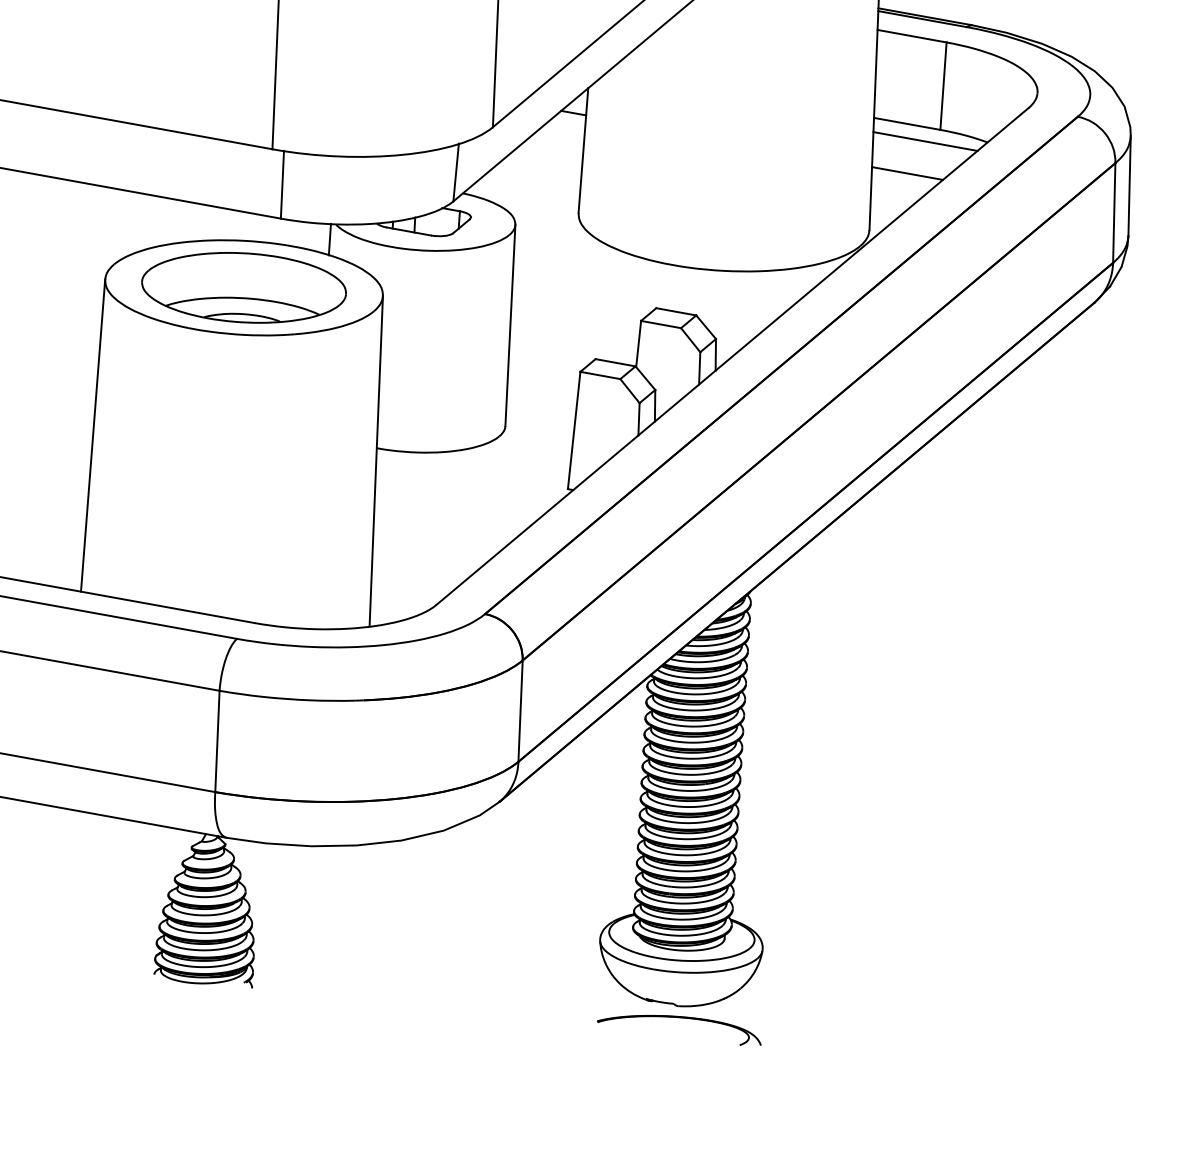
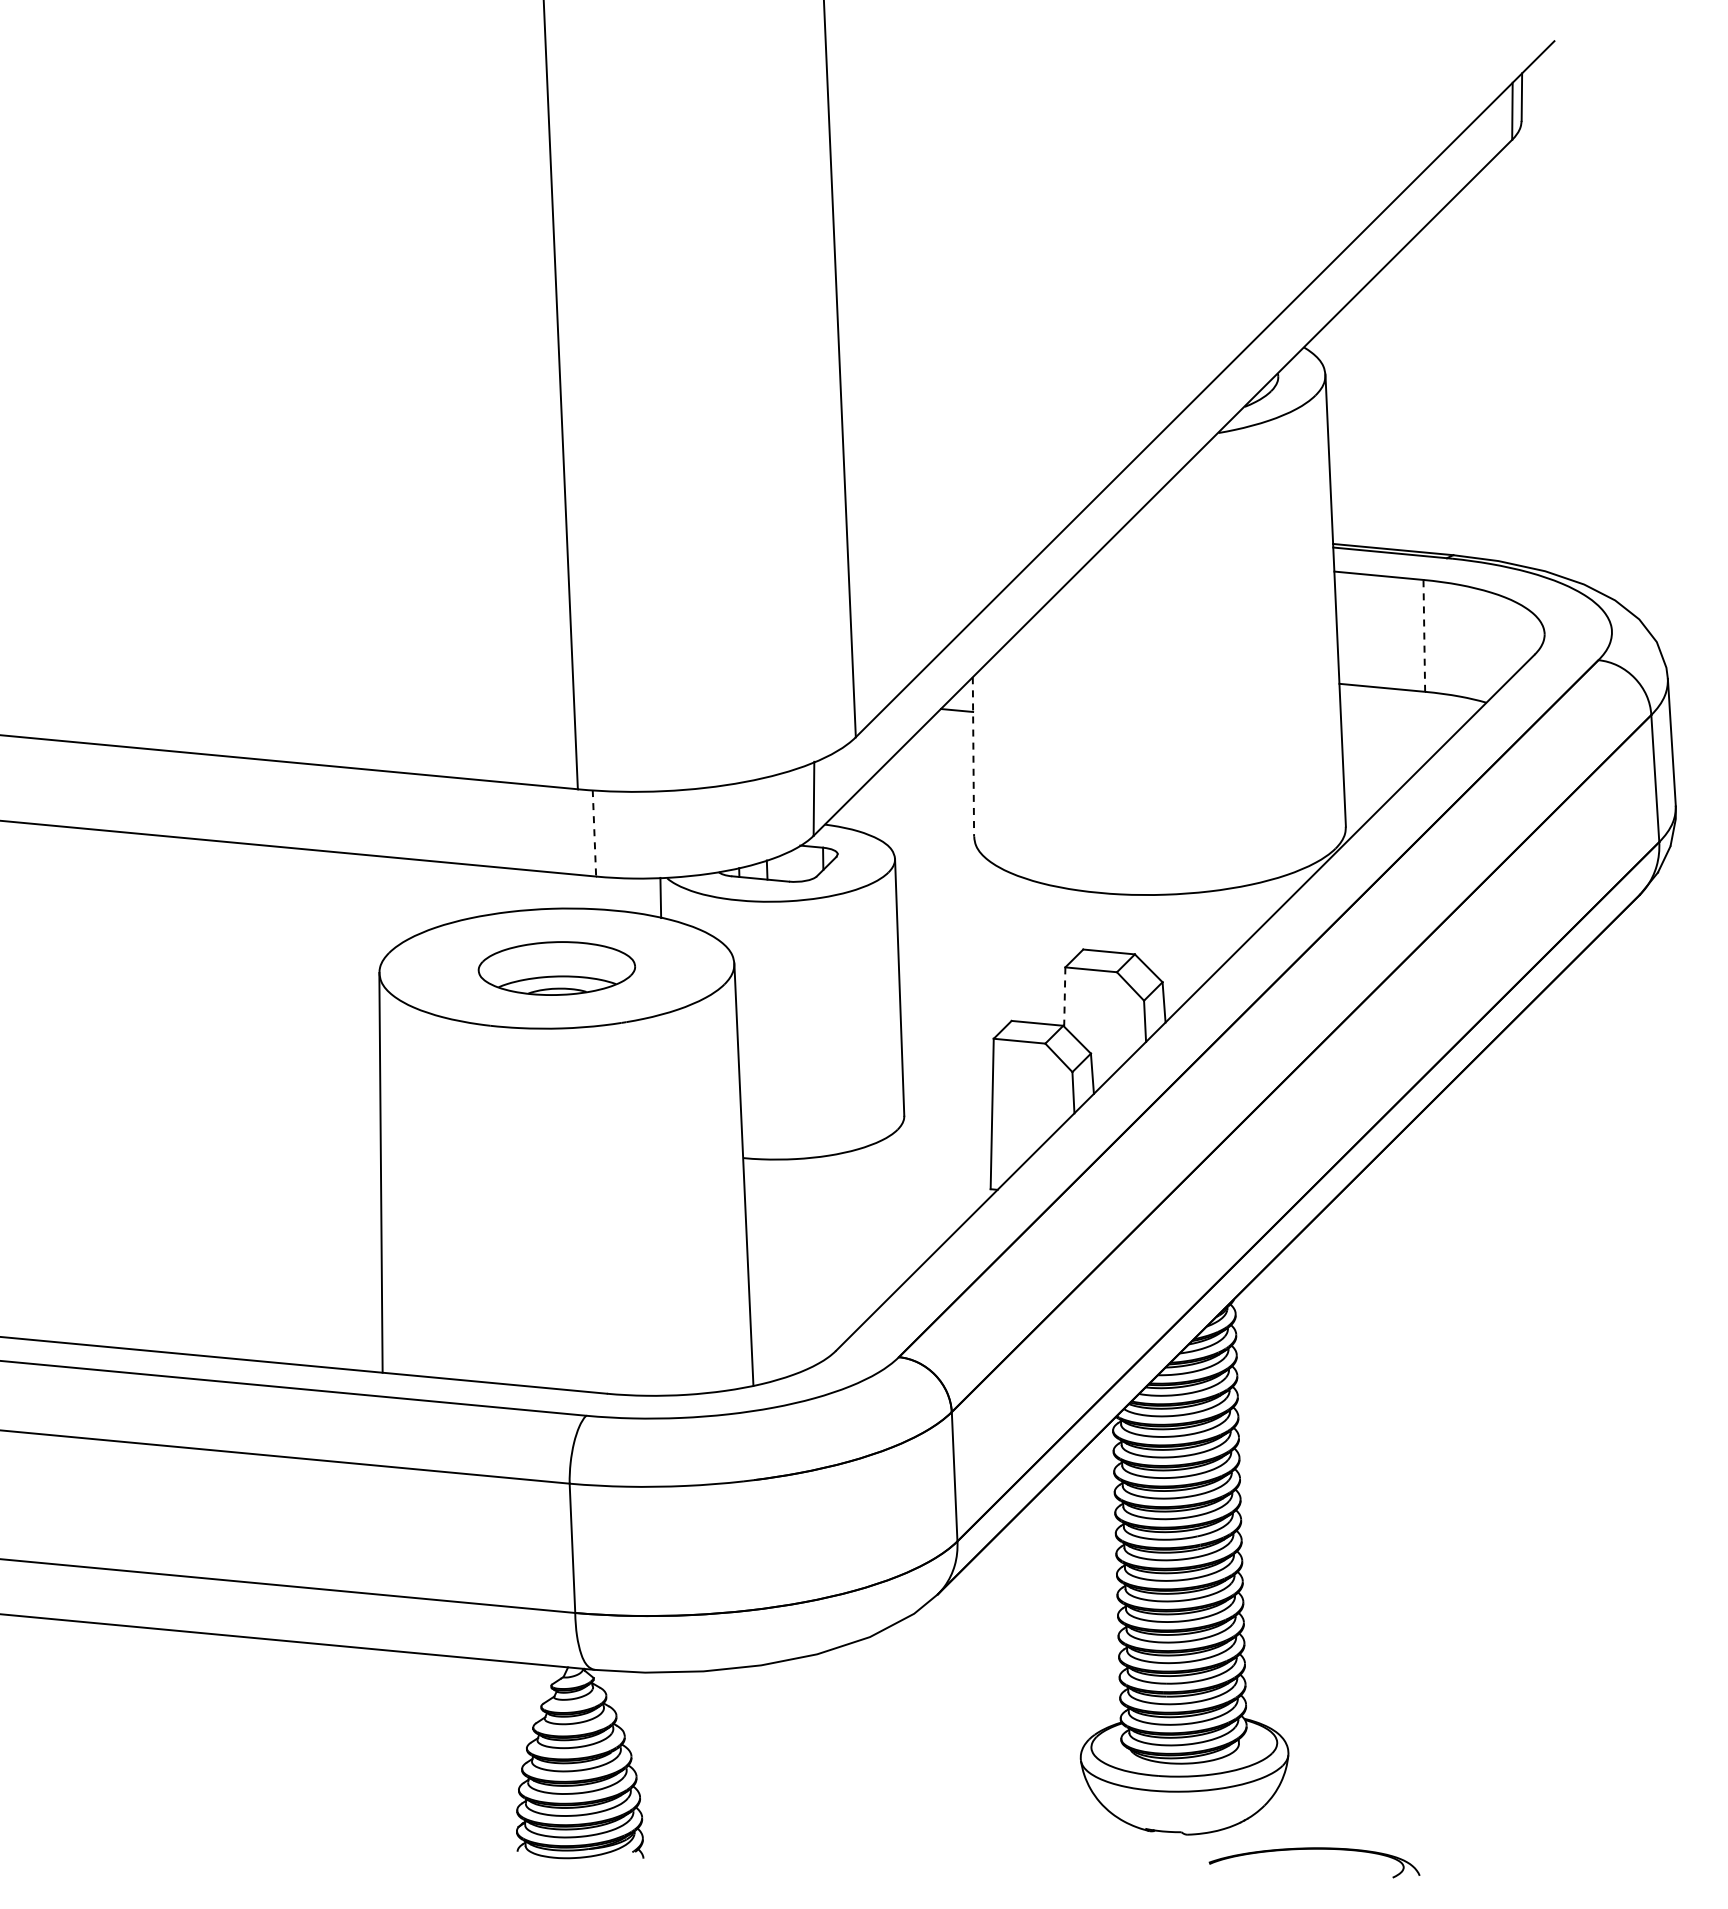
line: (943, 85) -> (1424, 635), solid -> dashed
line: (925, 140) -> (1407, 707), removed
line: (583, 150) -> (973, 756), solid -> dashed
line: (907, 173) -> (1387, 750), removed
line: (282, 184) -> (594, 833), solid -> dashed
part: (243, 287) -> (556, 968), size x0.6
line: (638, 344) -> (1064, 997), solid -> dashed
part: (680, 1017) -> (1314, 1849), moved

